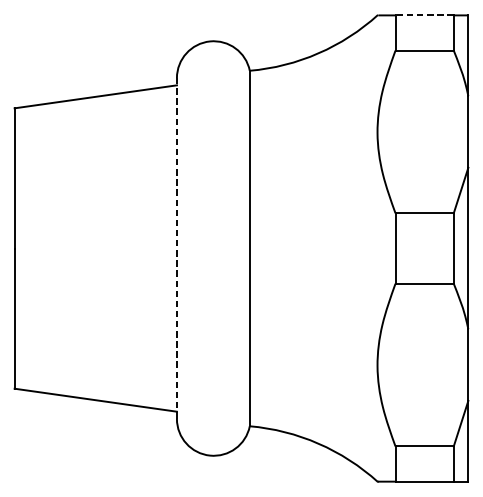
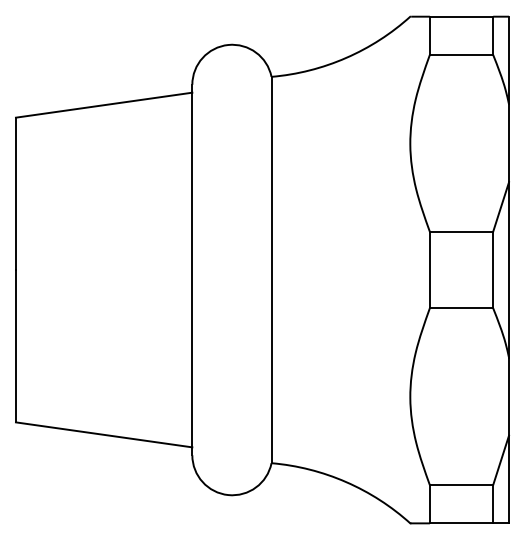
line: (424, 15) -> (461, 16), dashed -> solid
line: (177, 248) -> (192, 270), dashed -> solid

